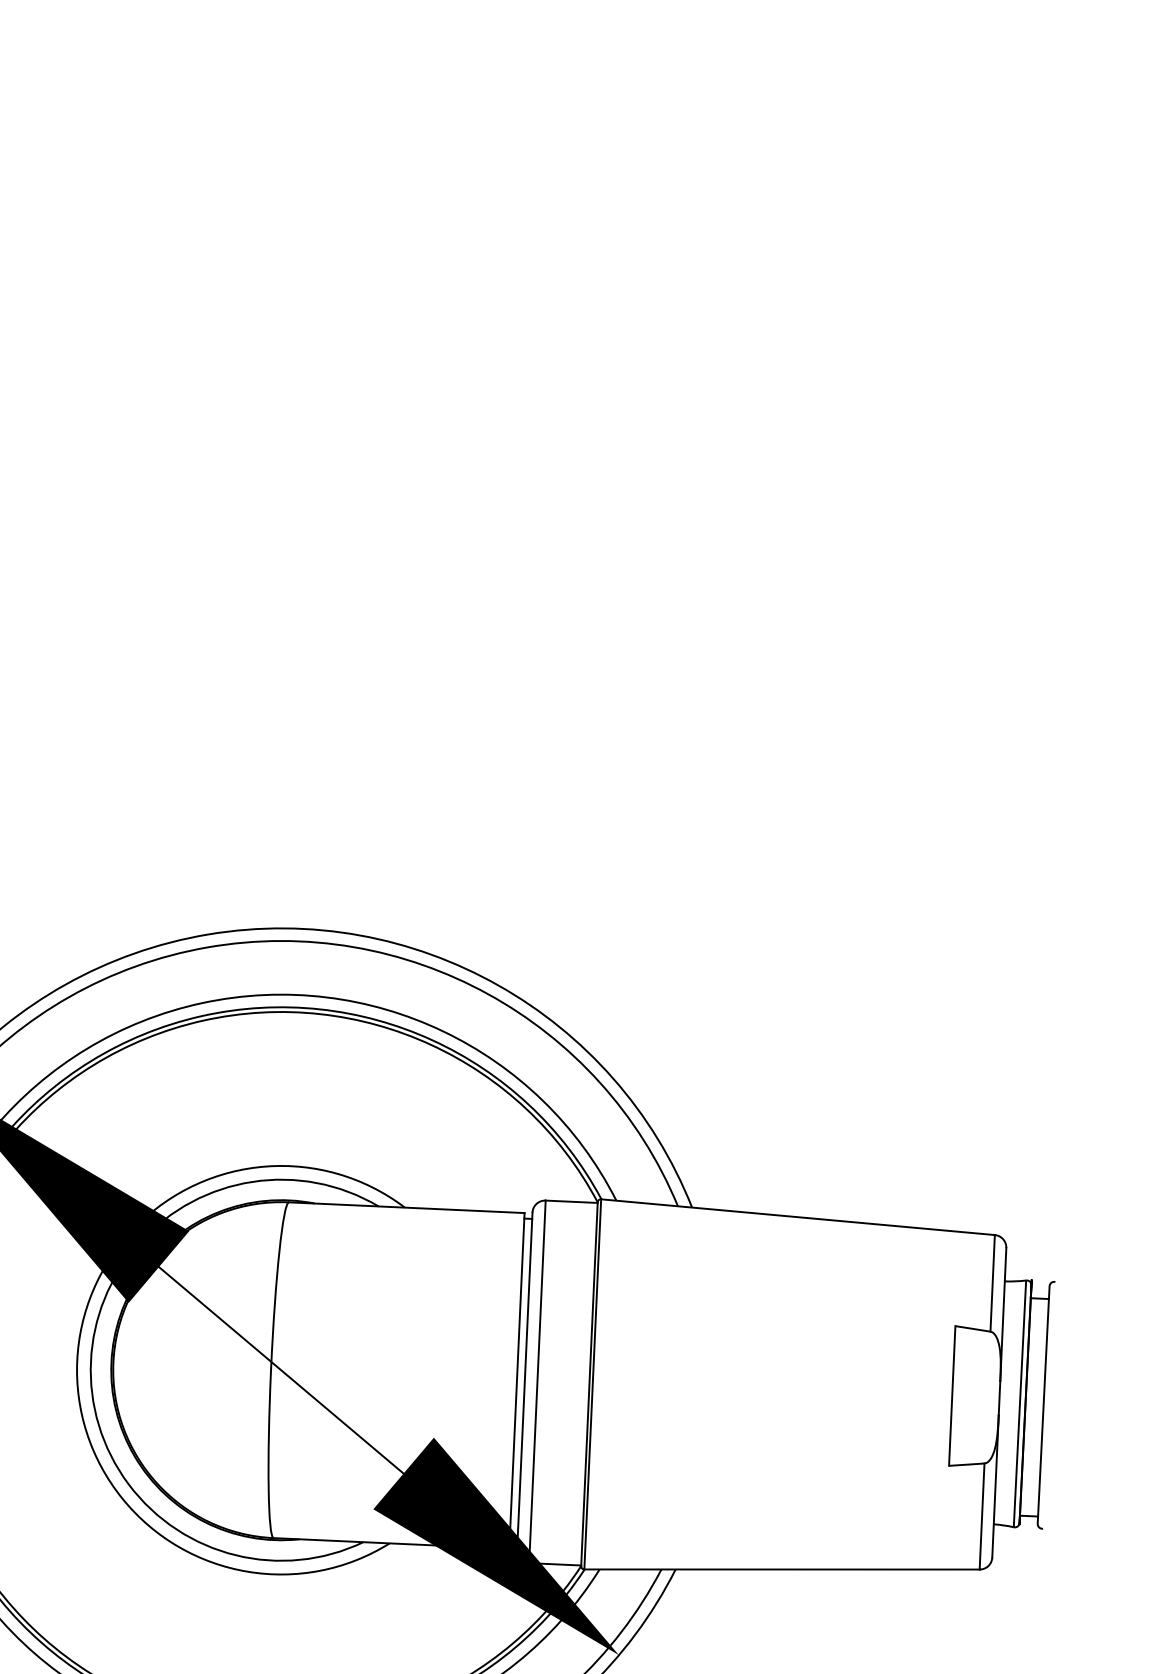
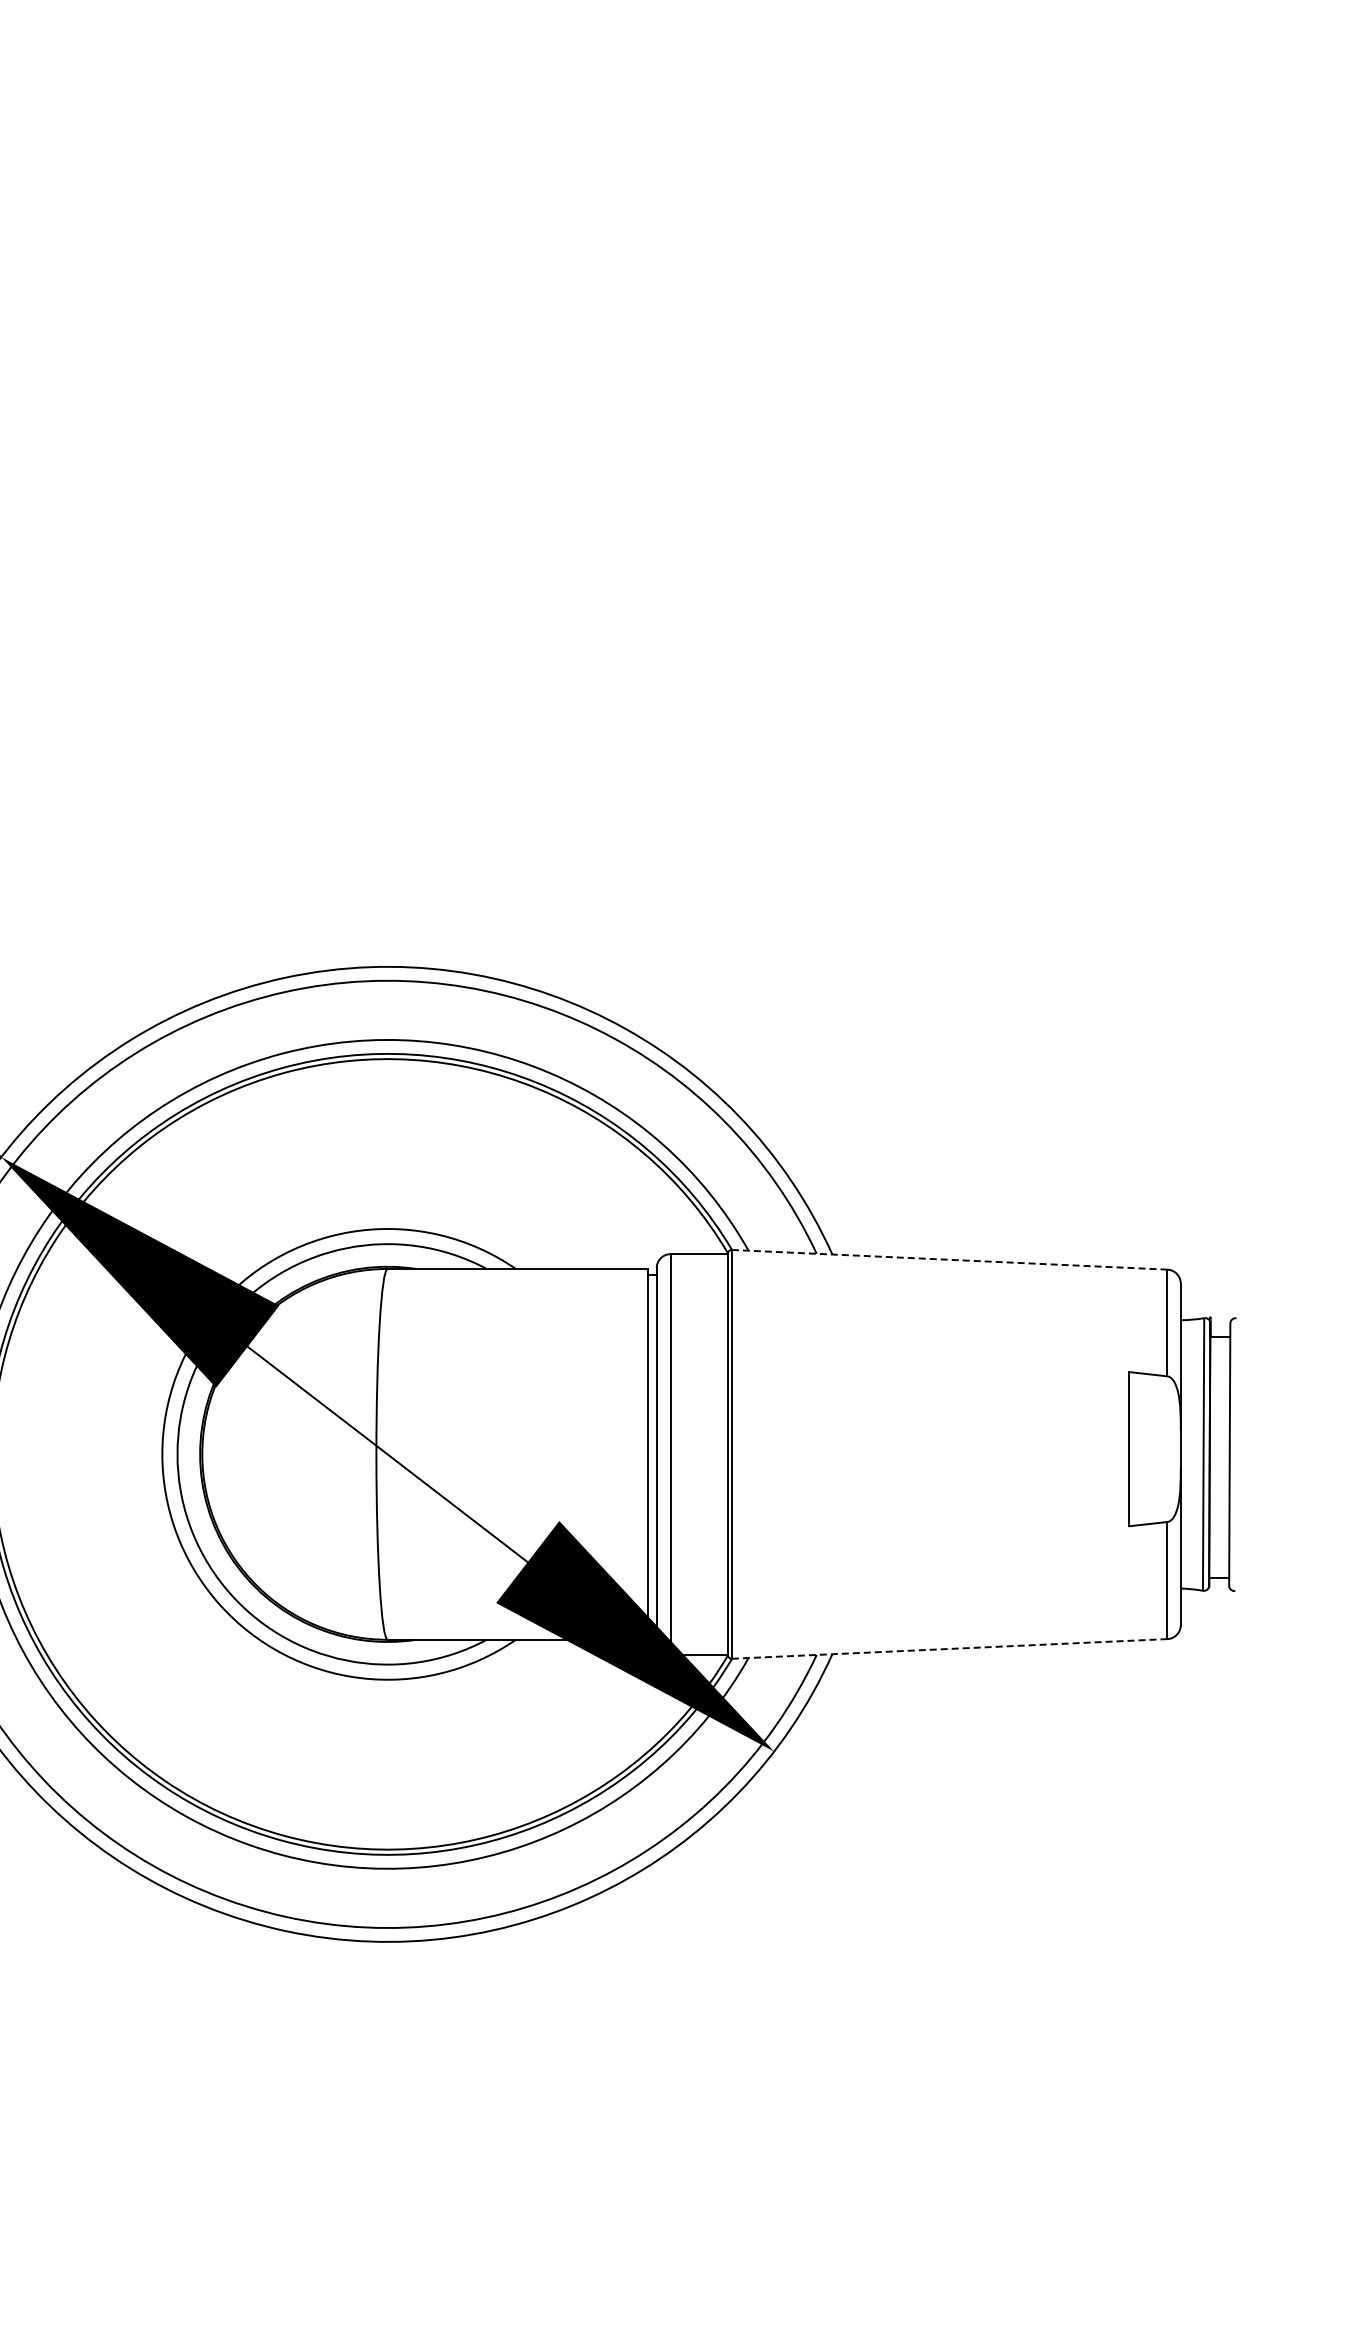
line: (797, 1216) -> (949, 1259), solid -> dashed
line: (781, 1569) -> (949, 1648), solid -> dashed

